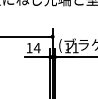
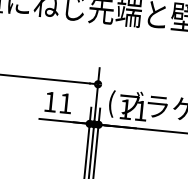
text: (36, 48) -> (64, 104), 14 -> 11

